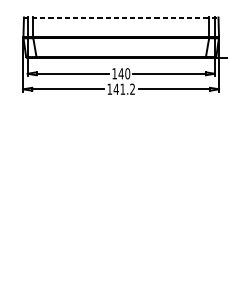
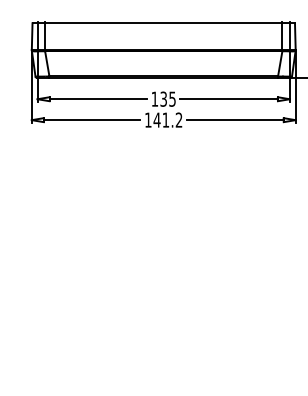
line: (121, 17) -> (164, 23), dashed -> solid
text: (124, 73) -> (167, 98), 140 -> 135

